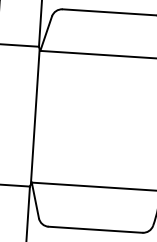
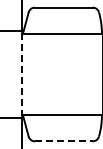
line: (35, 116) -> (22, 74), solid -> dashed
line: (95, 229) -> (63, 141), solid -> dashed

